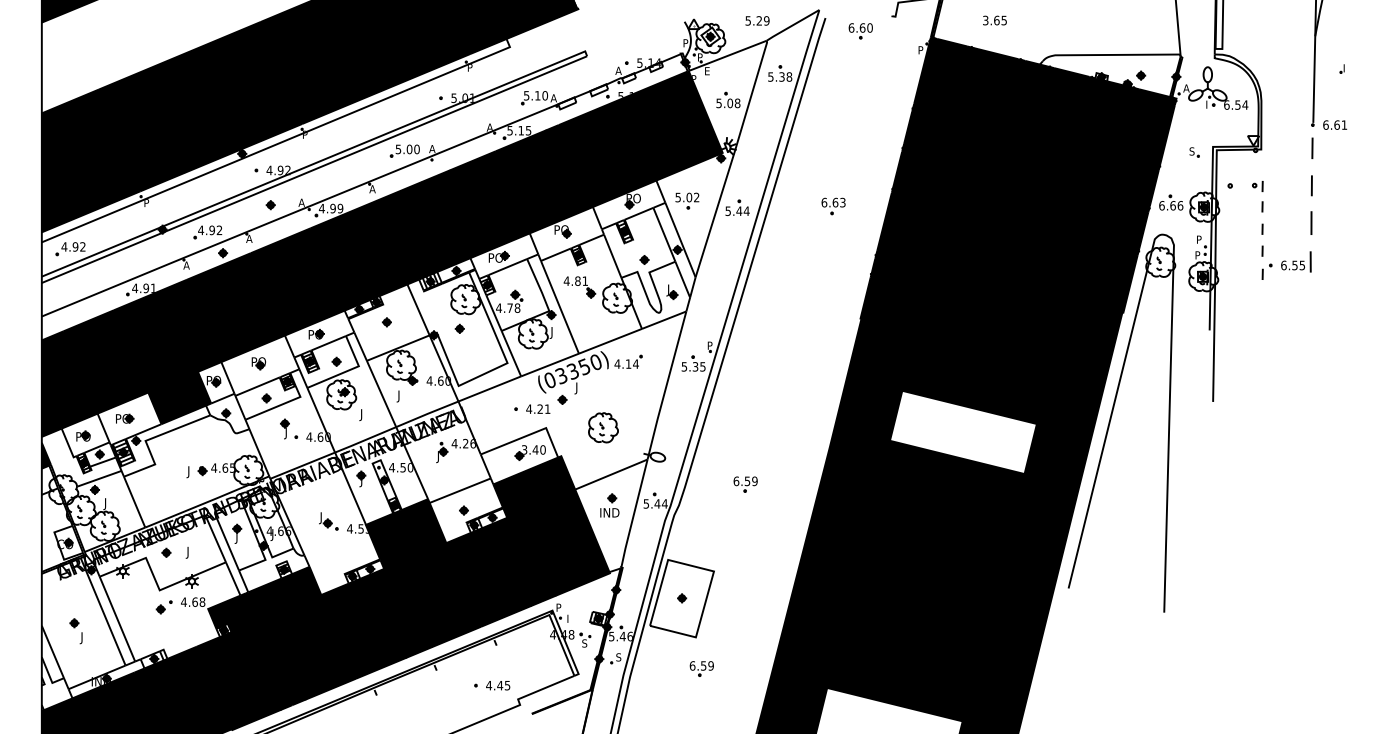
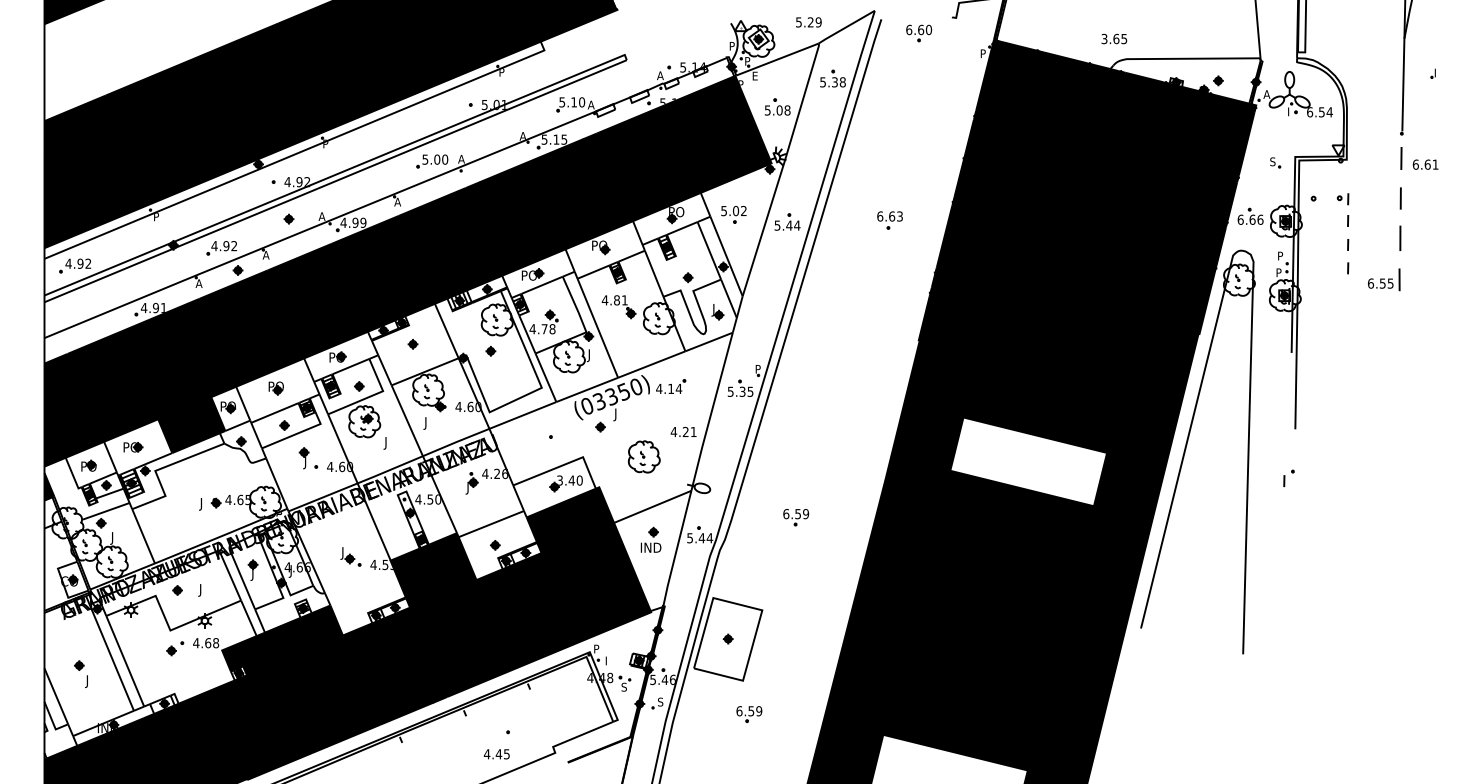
text: (995, 20) -> (1114, 38), moved
text: (1334, 124) -> (1425, 164), moved
part: (1266, 271) -> (1288, 477), moved
text: (538, 408) -> (683, 431), moved
part: (361, 478) -> (385, 511), removed
text: (497, 685) -> (496, 754), moved

